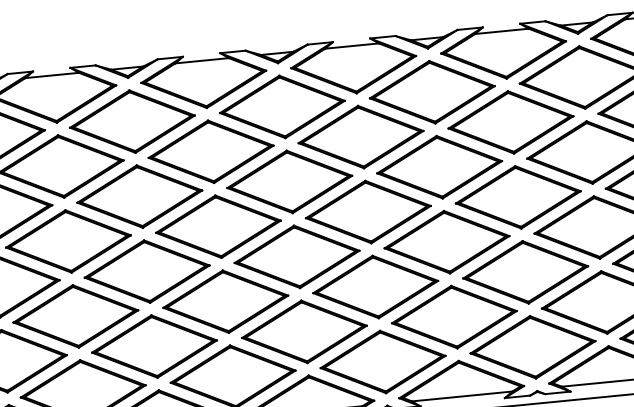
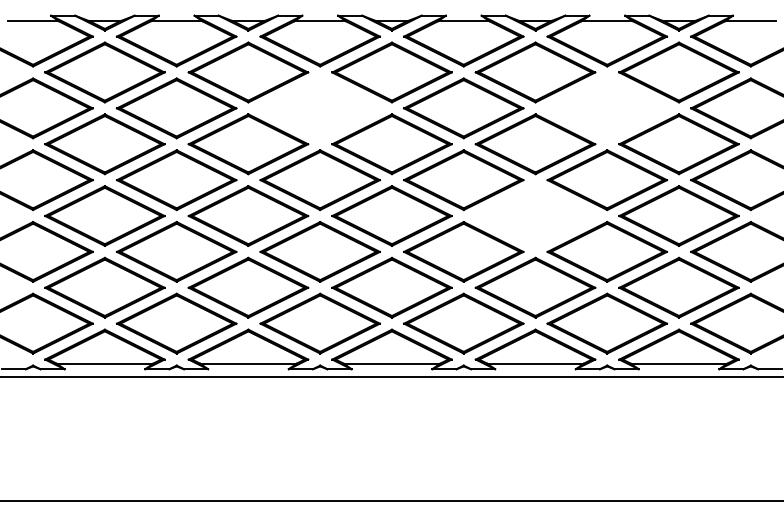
part: (511, 122) -> (607, 108), removed
part: (210, 151) -> (319, 108), removed
part: (446, 241) -> (535, 215), removed

